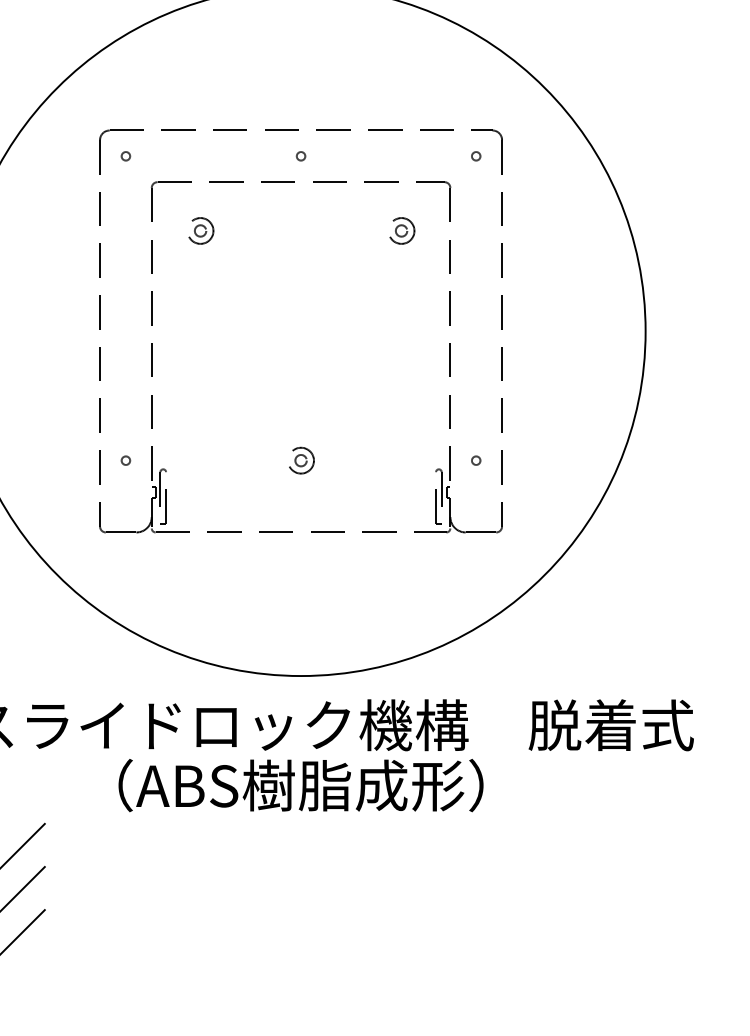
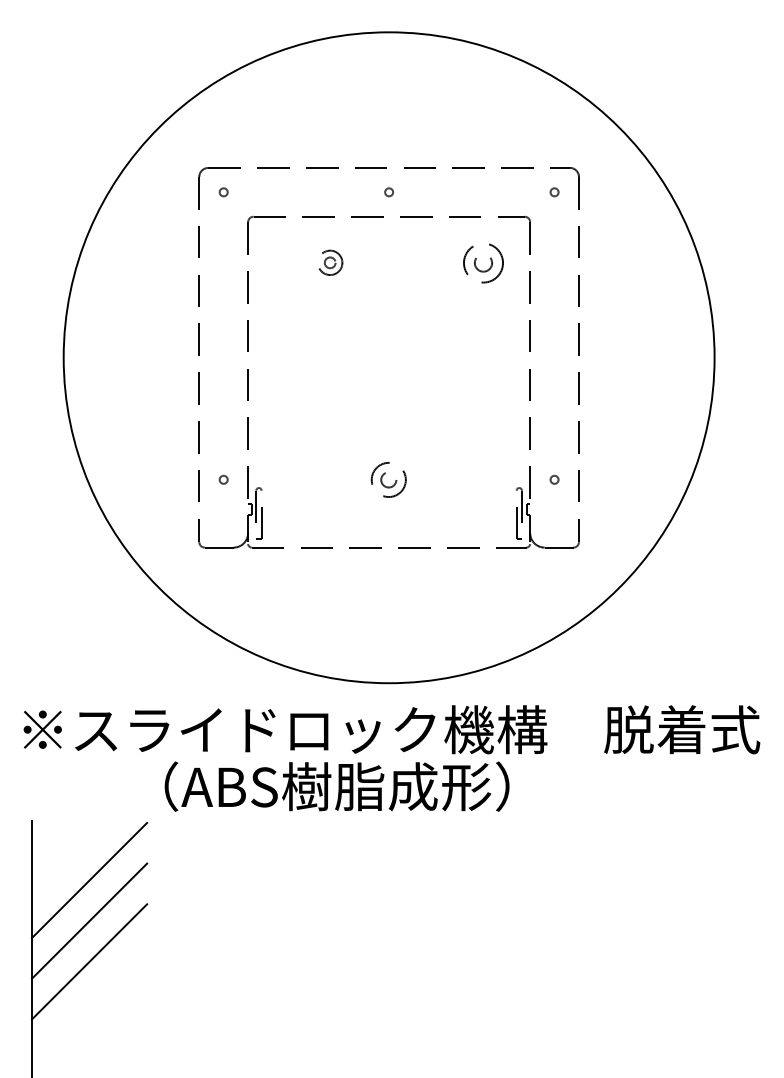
part: (200, 230) -> (330, 262), moved
part: (402, 230) -> (484, 262), size x1.6
part: (301, 460) -> (389, 479), size x1.4
text: (300, 785) -> (336, 786), moved

